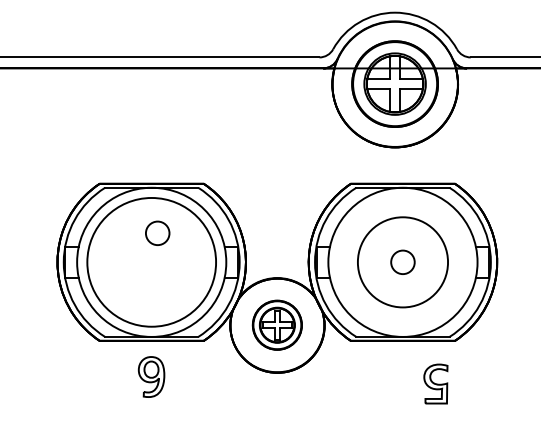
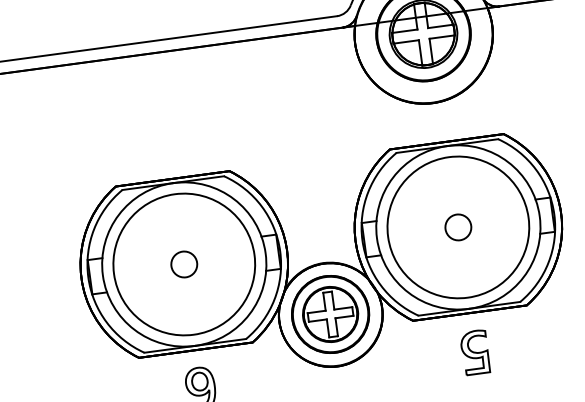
circle: (157, 232) -> (183, 263), moved
circle: (402, 261) -> (457, 226), size x1.43
part: (277, 325) -> (330, 314), size x1.43
part: (435, 383) -> (474, 352), moved

